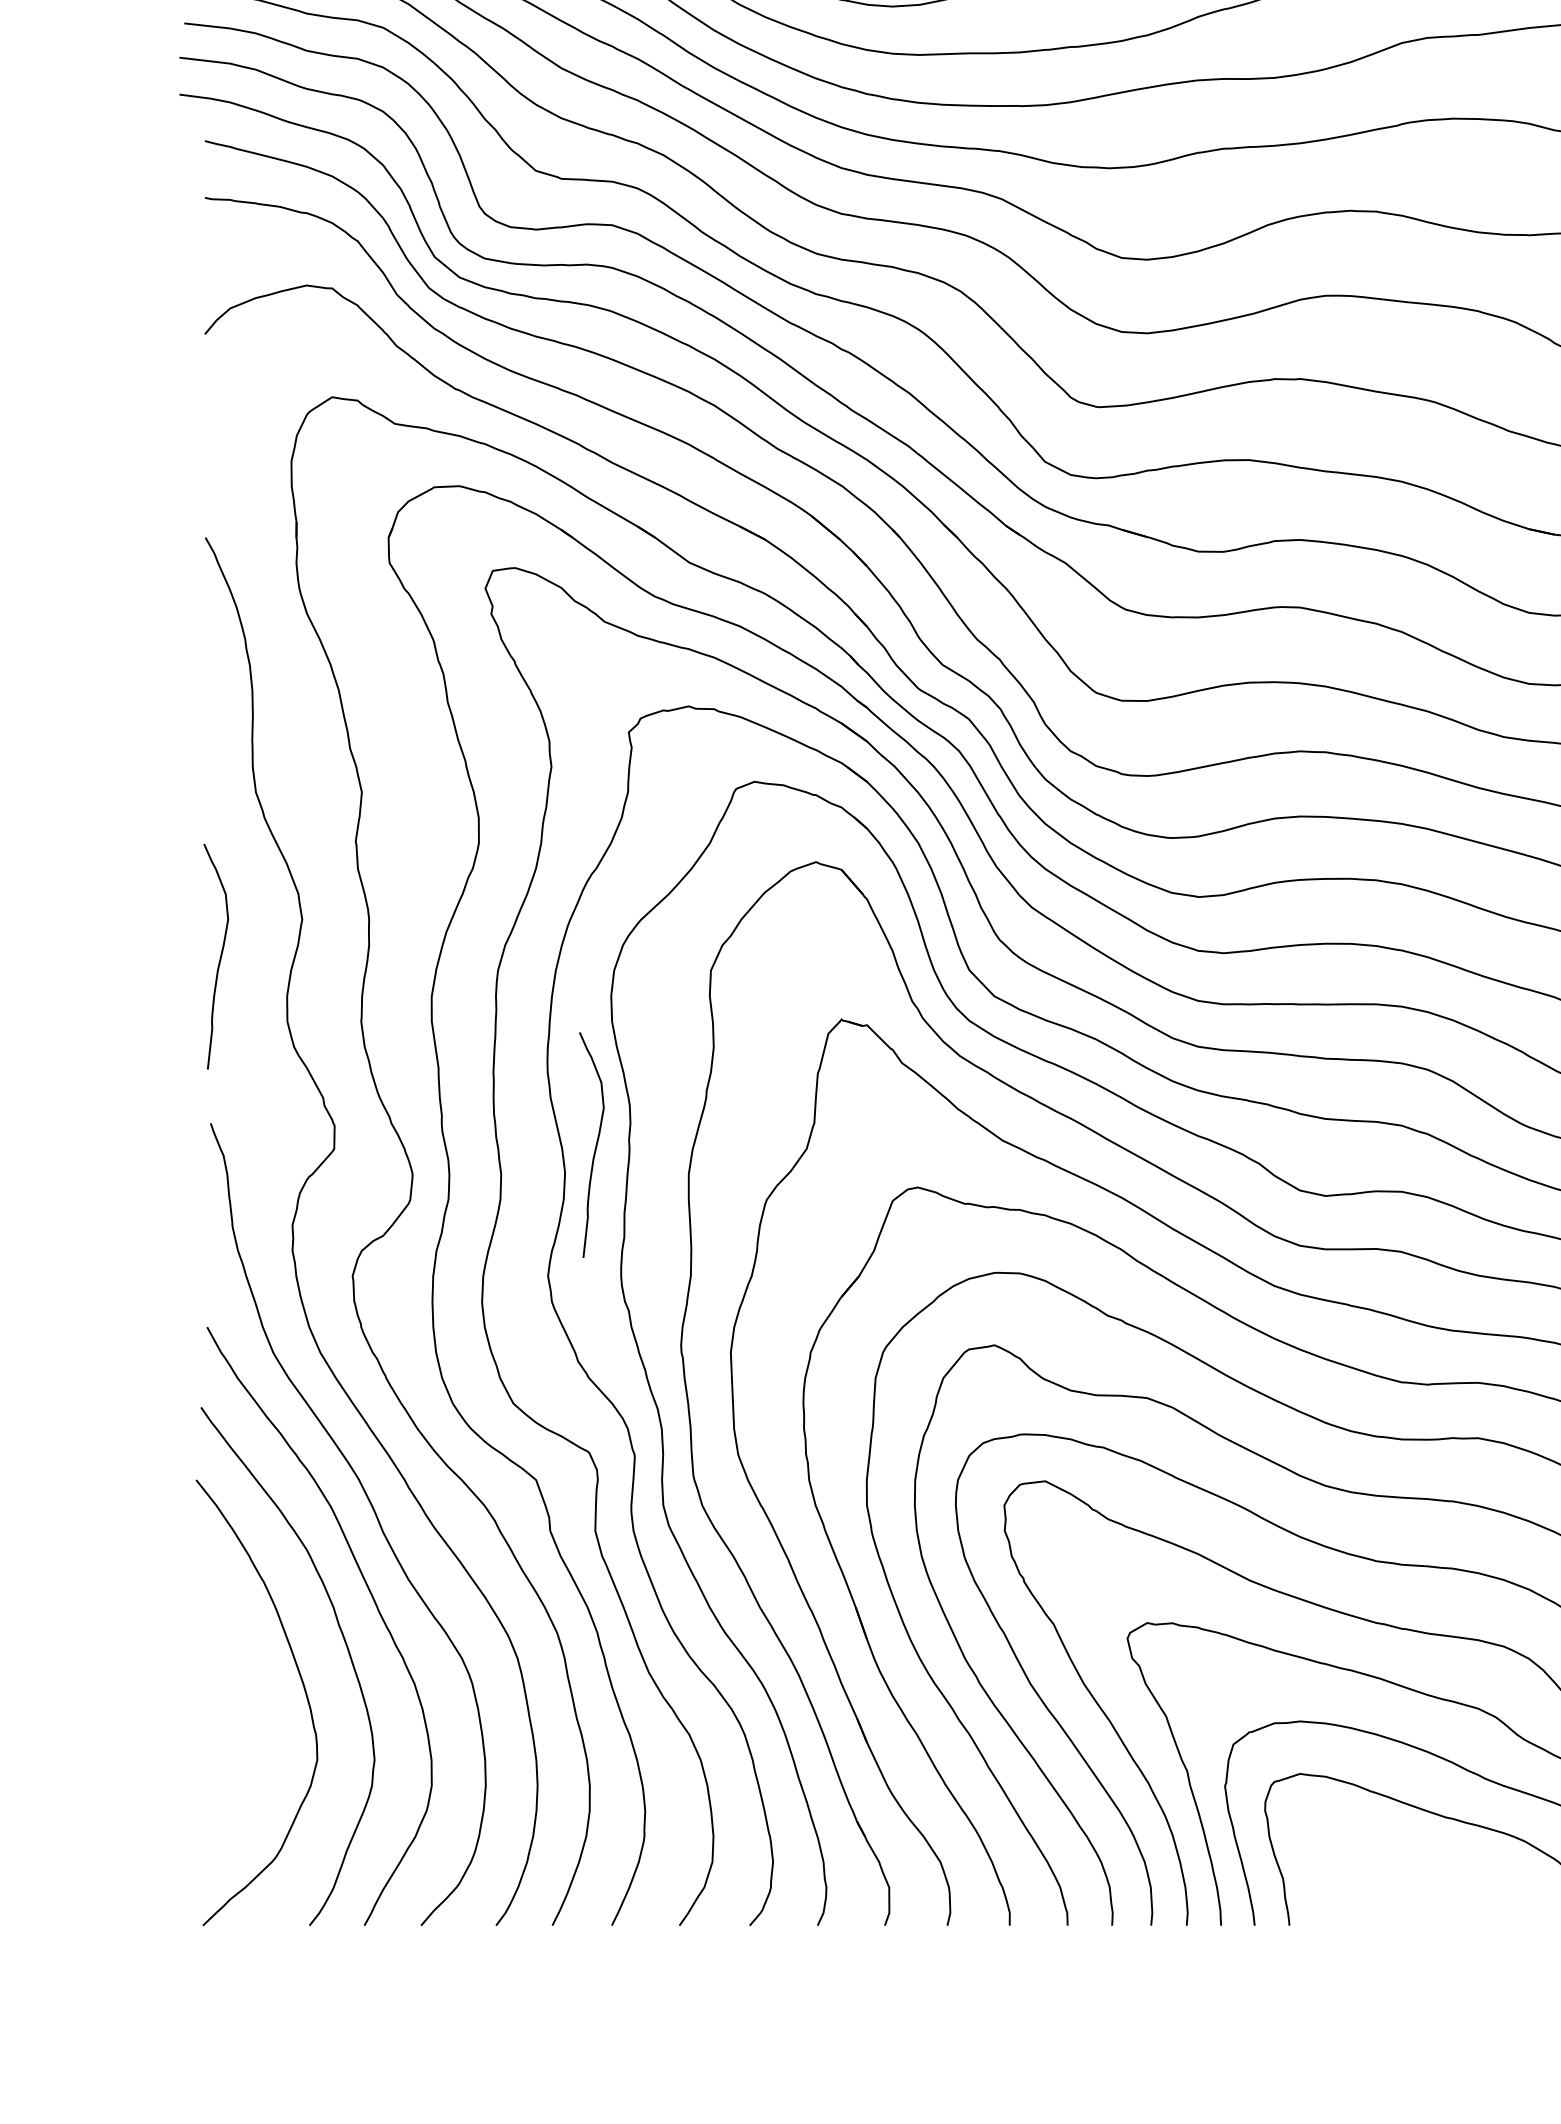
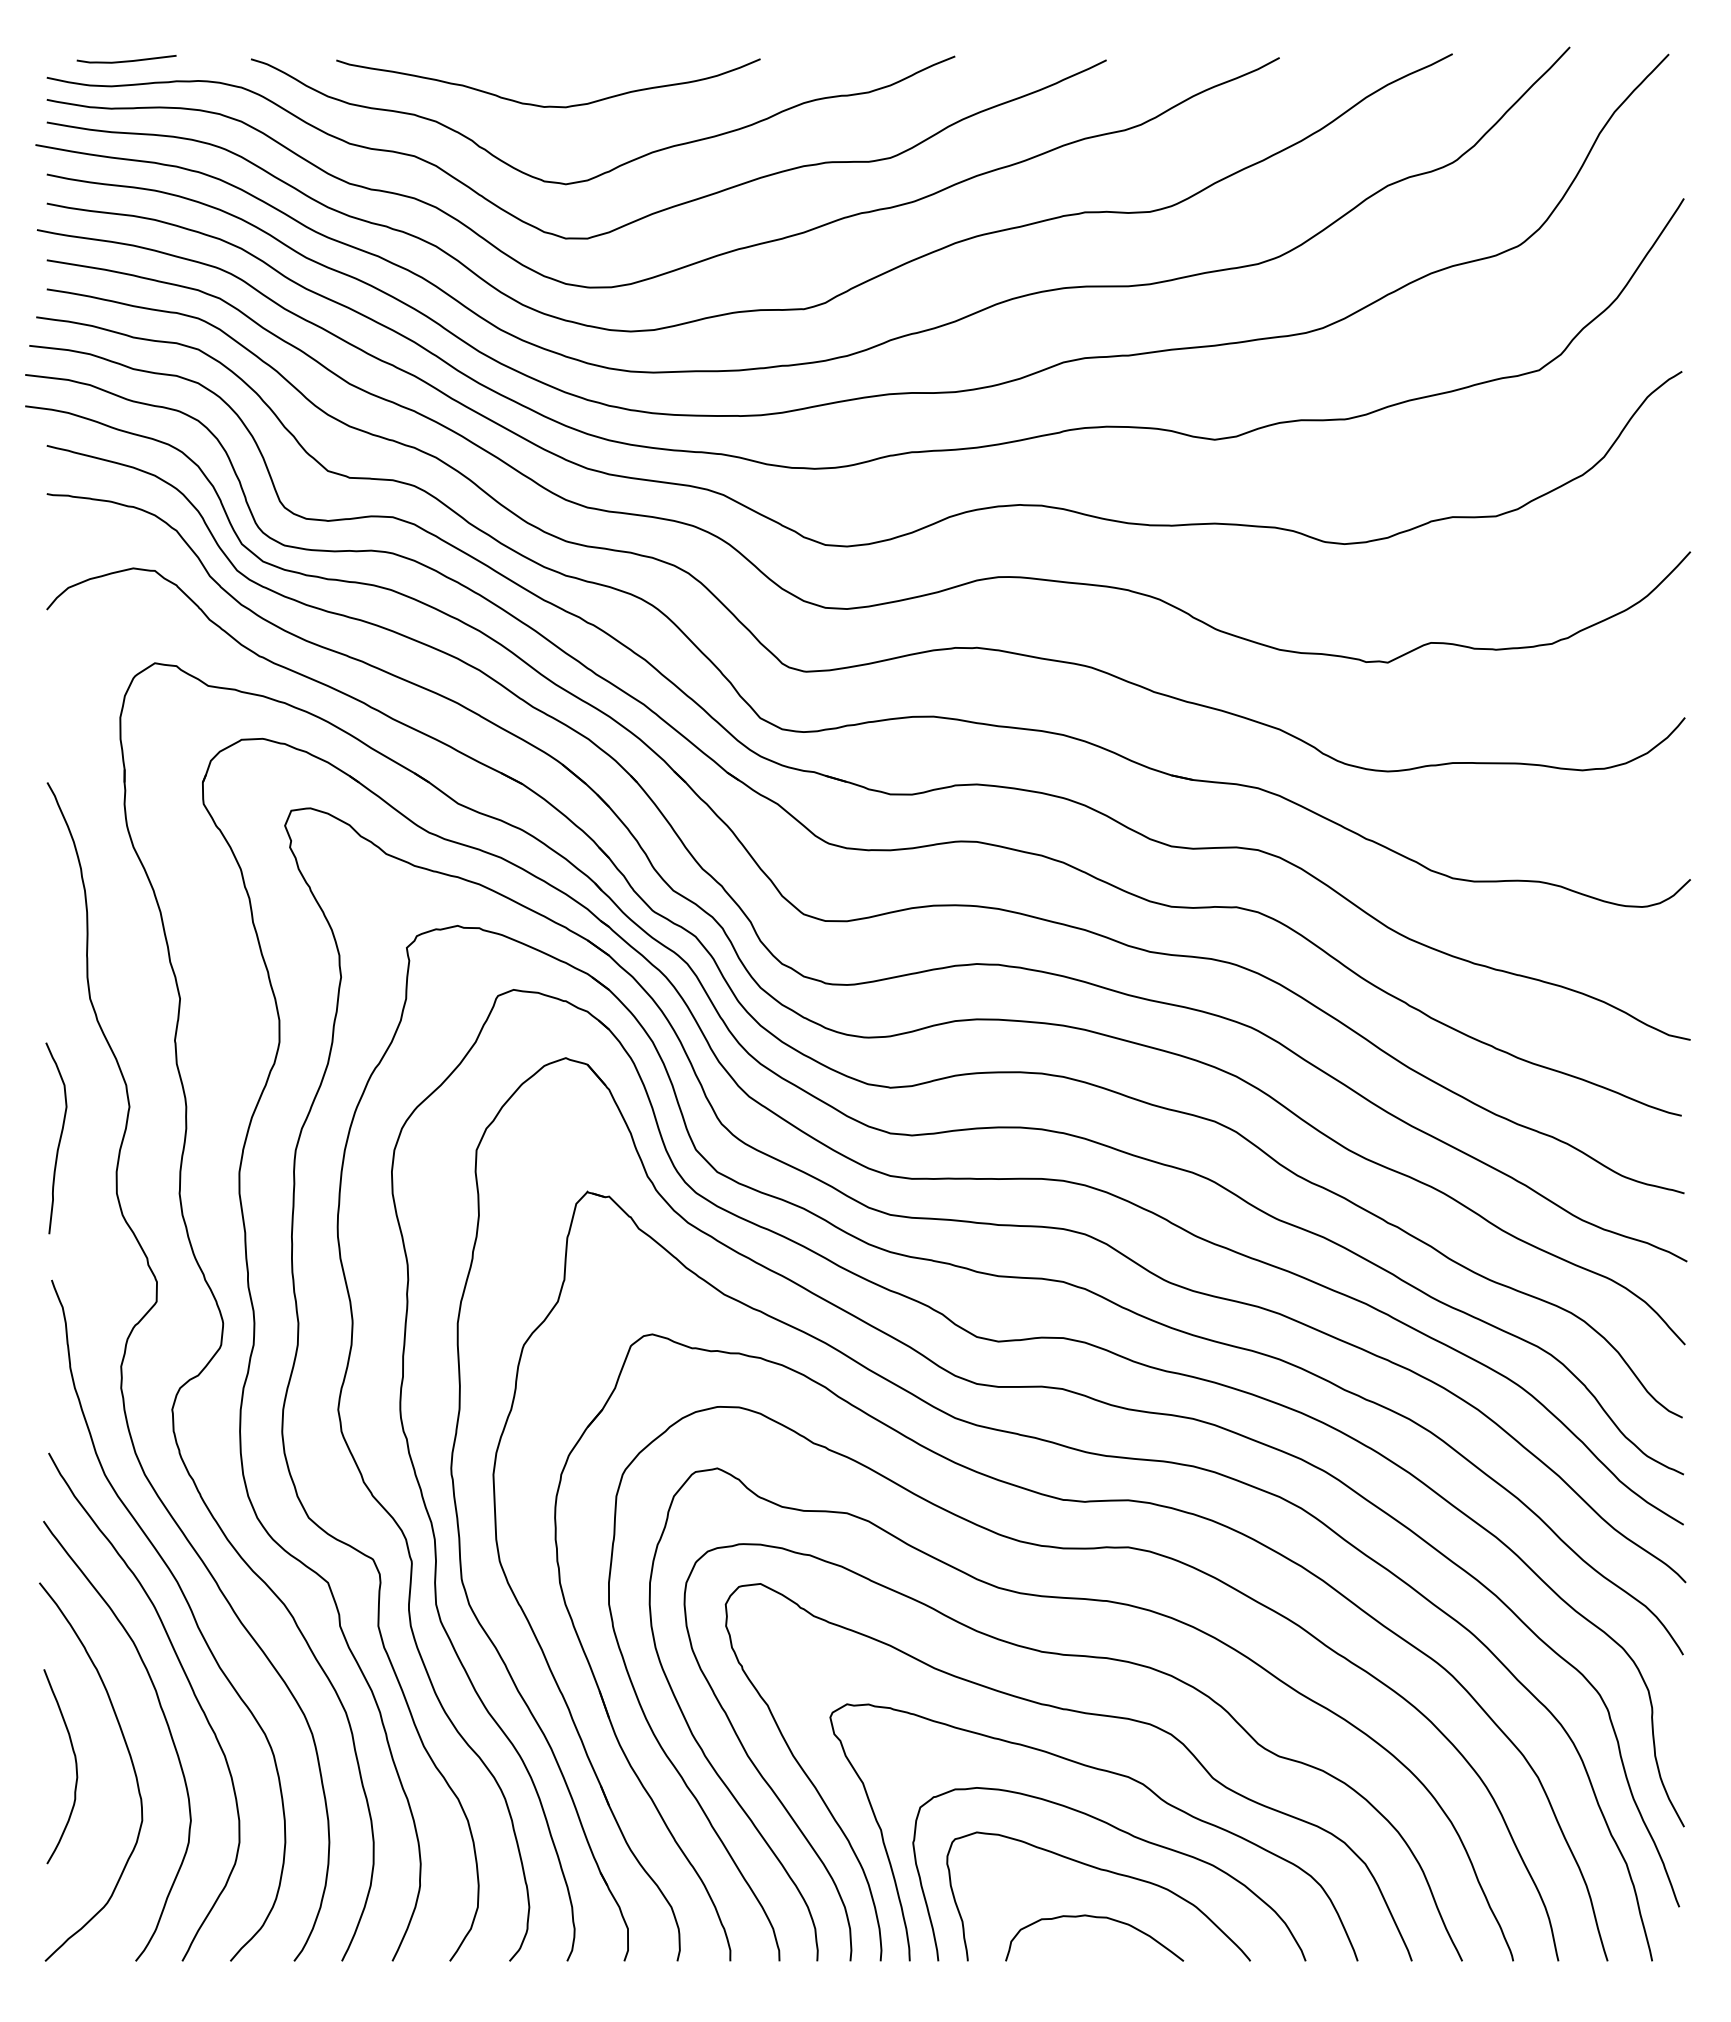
curve: (595, 1145) -> (378, 1298), removed
curve: (238, 1696) -> (75, 1766), added
curve: (1440, 1875) -> (1096, 1918), added

